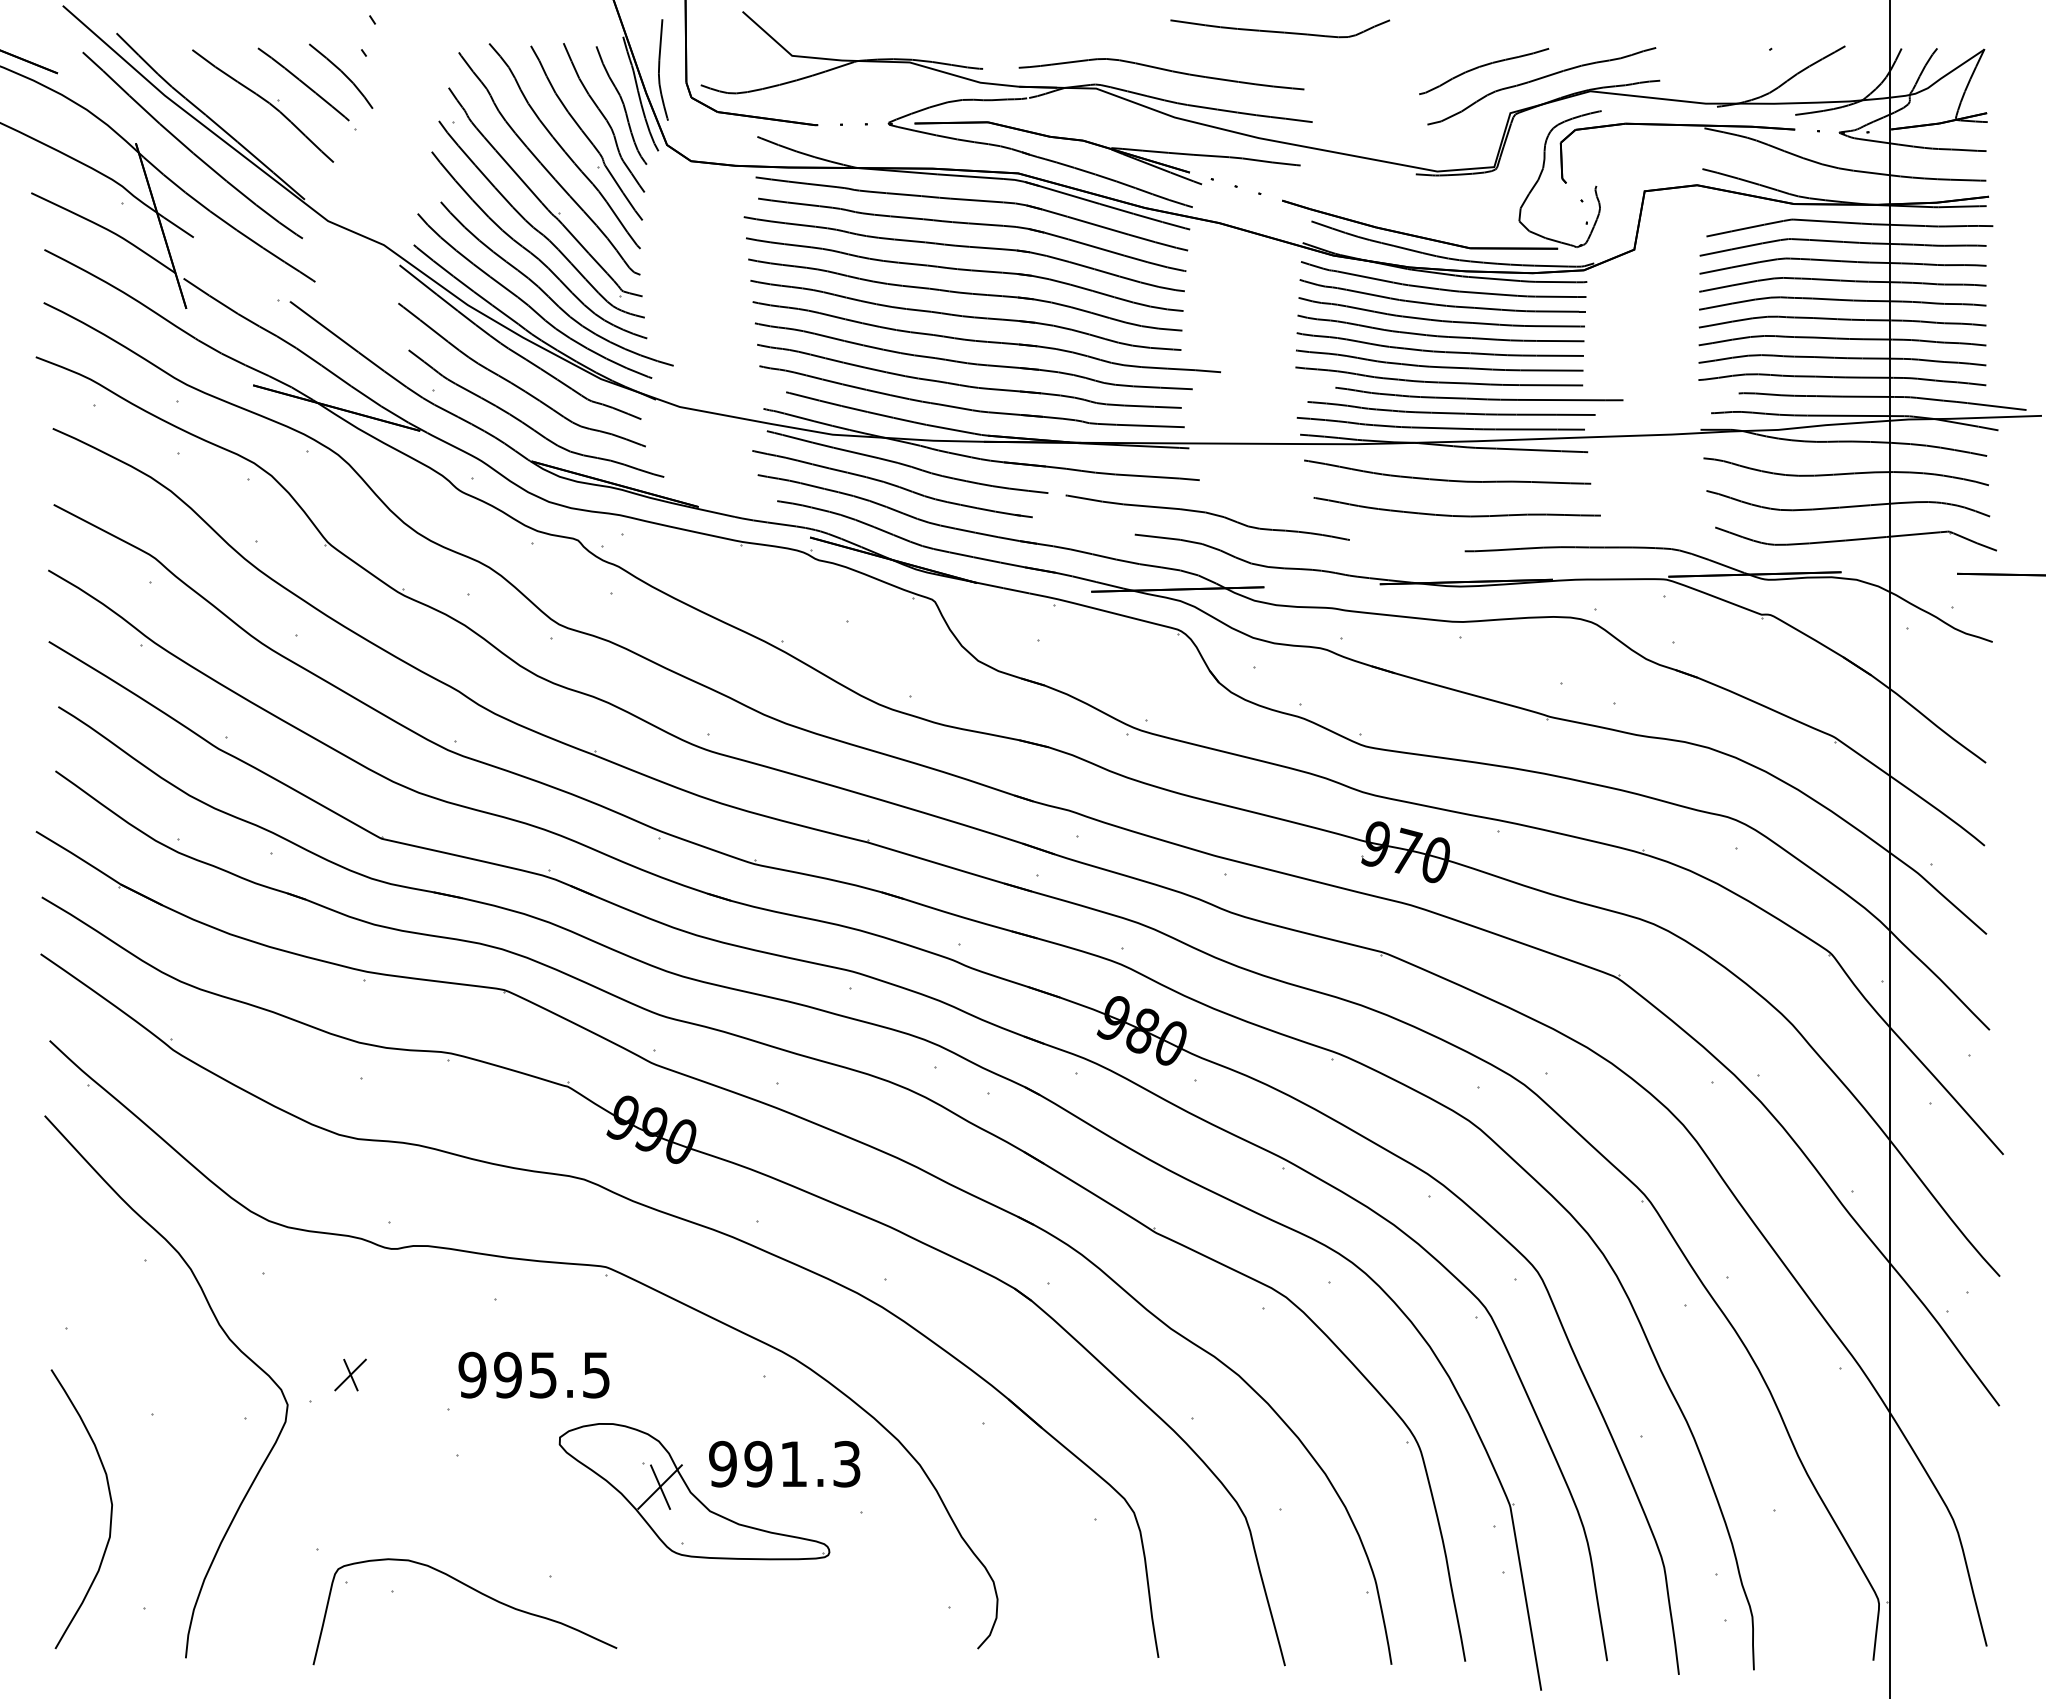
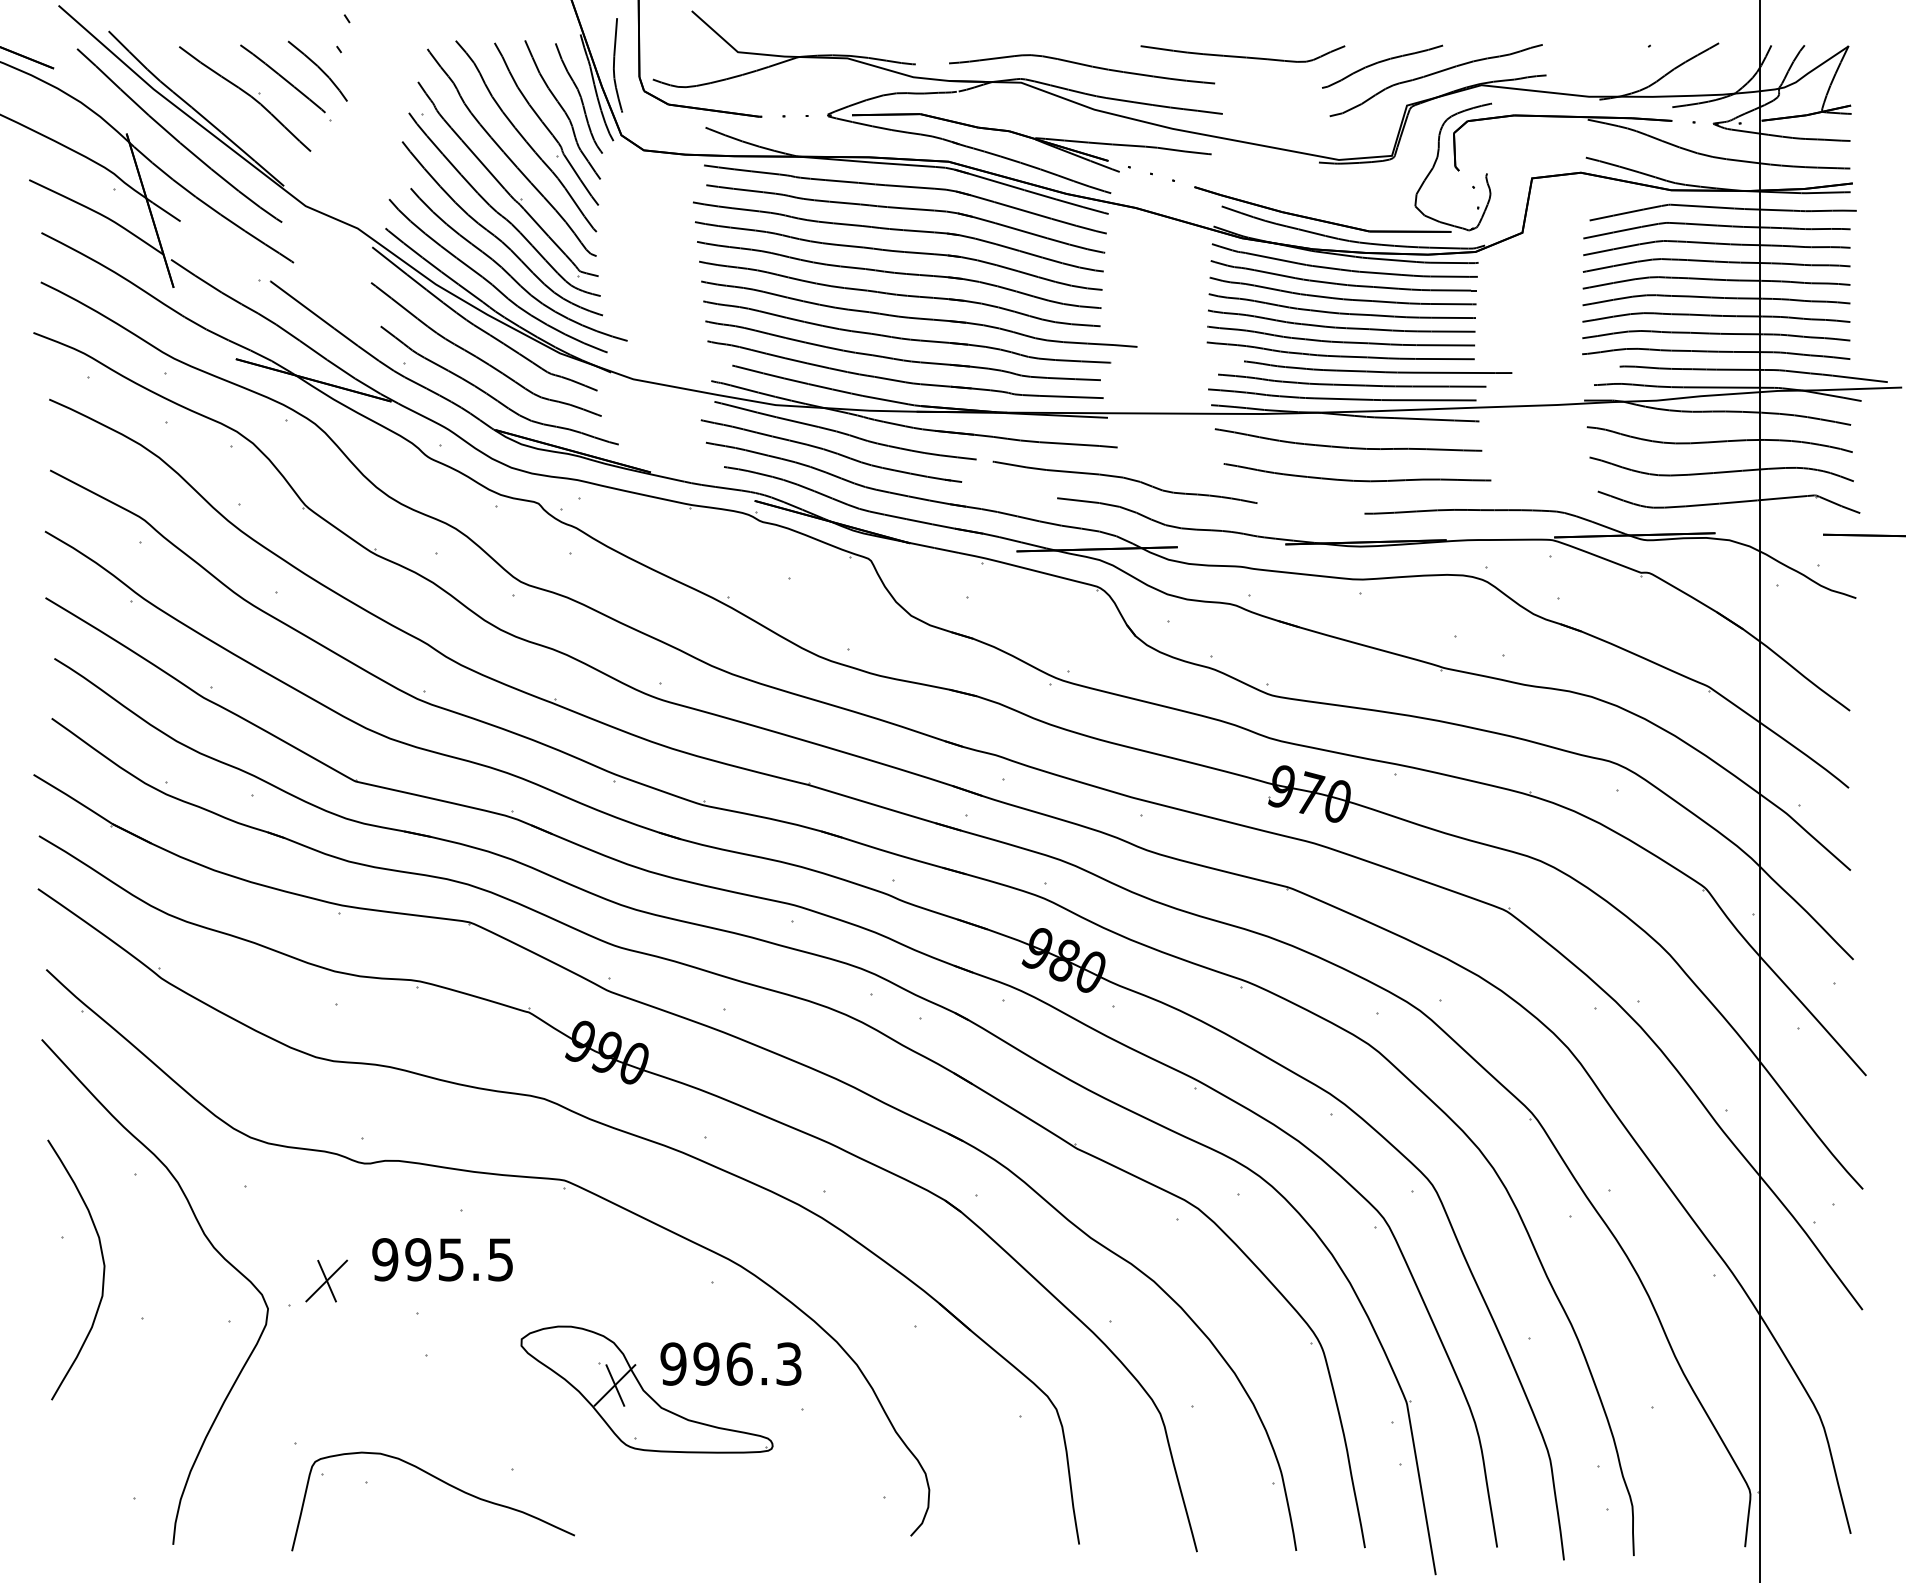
curve: (1280, 31) -> (1243, 56), moved
part: (350, 1374) -> (326, 1280), size x1.43
text: (533, 1374) -> (442, 1259), moved
text: (794, 1463) -> (740, 1363), 991.3 -> 996.3
curve: (110, 1510) -> (103, 1271), moved

